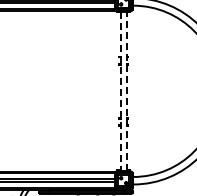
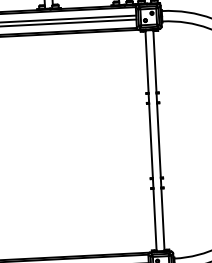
line: (120, 91) -> (150, 141), dashed -> solid
line: (126, 91) -> (158, 140), dashed -> solid

